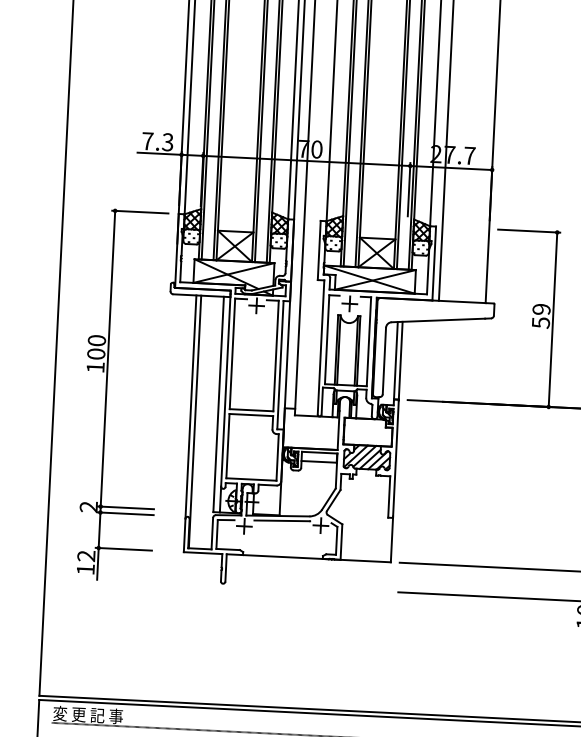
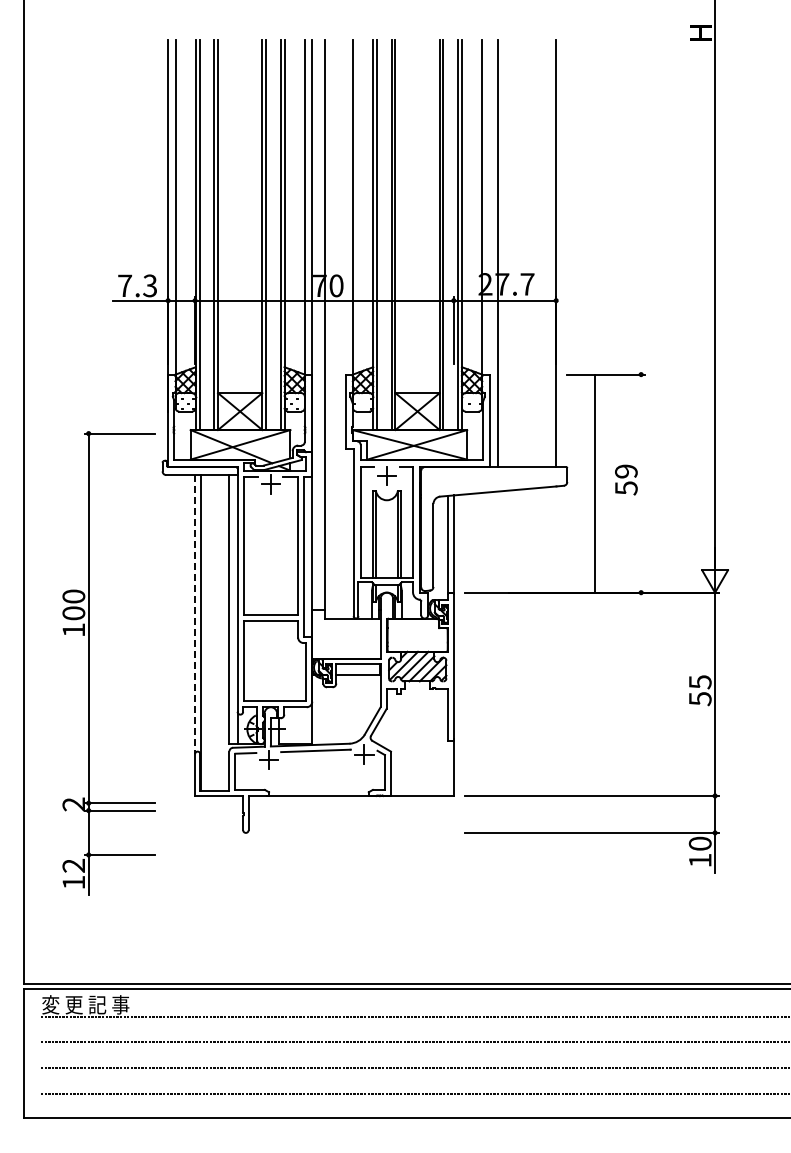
line: (553, 319) -> (595, 483), moved
part: (106, 394) -> (89, 663), moved
line: (191, 406) -> (195, 614), solid -> dashed

